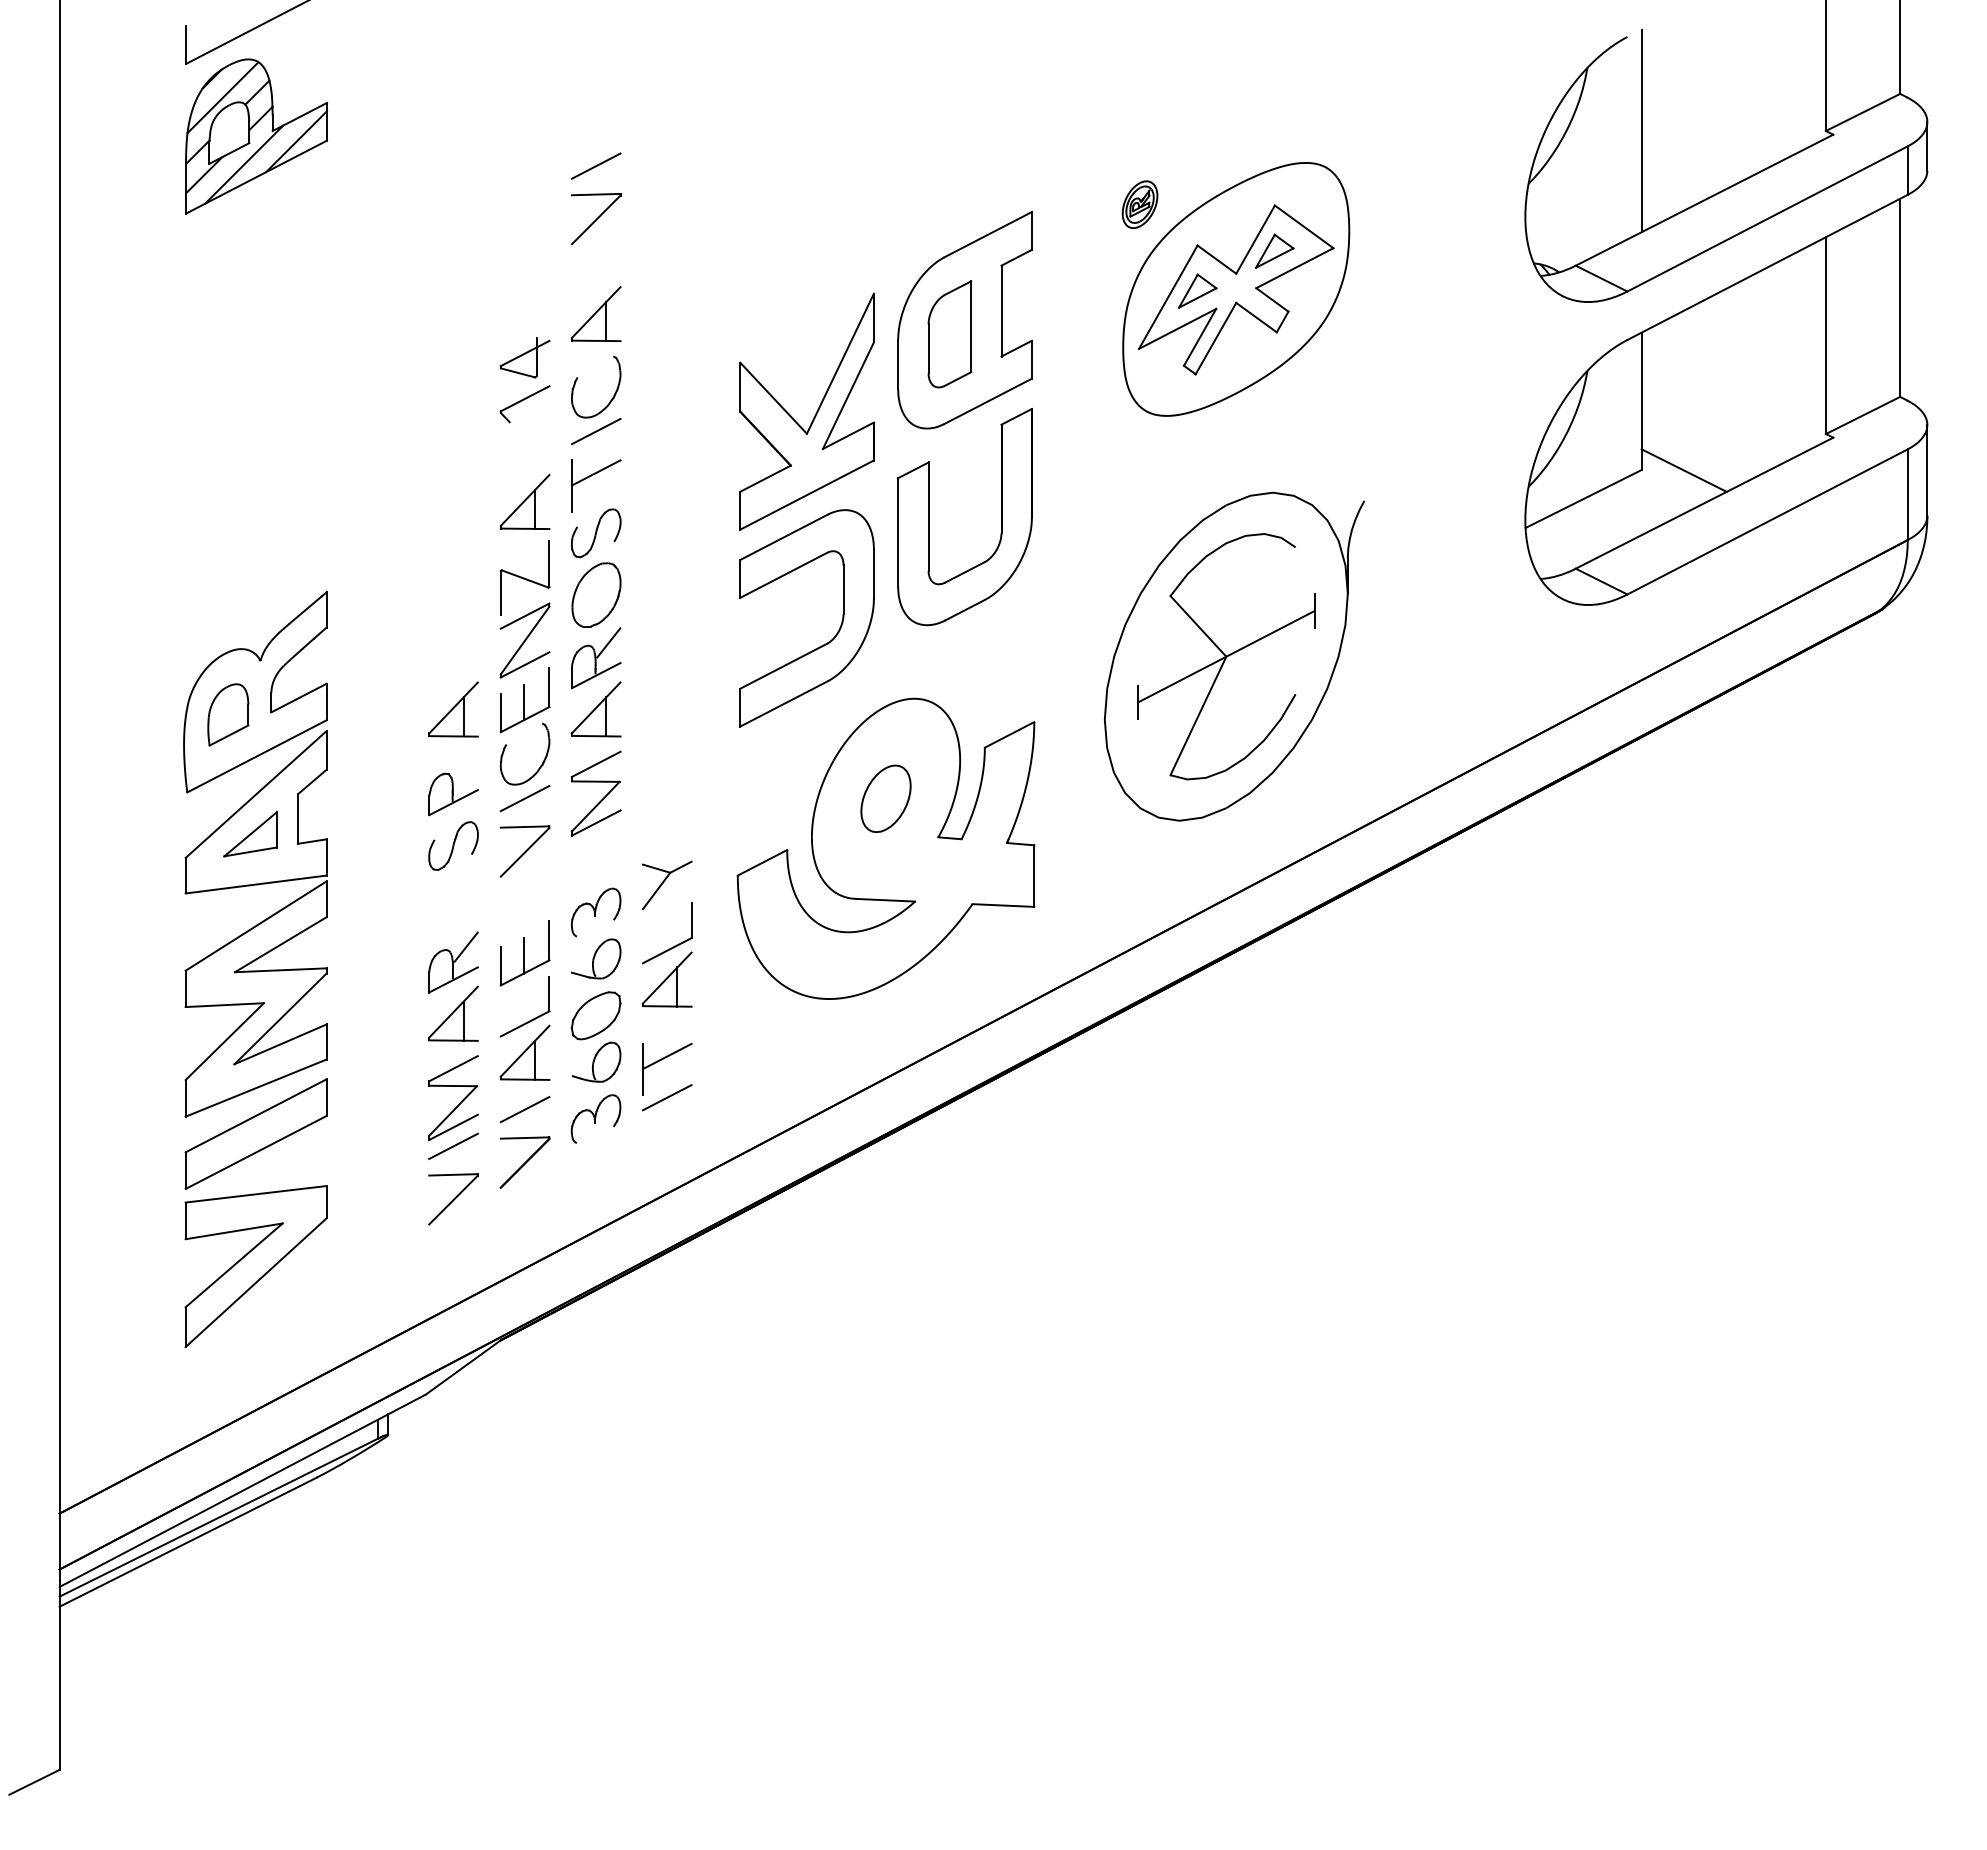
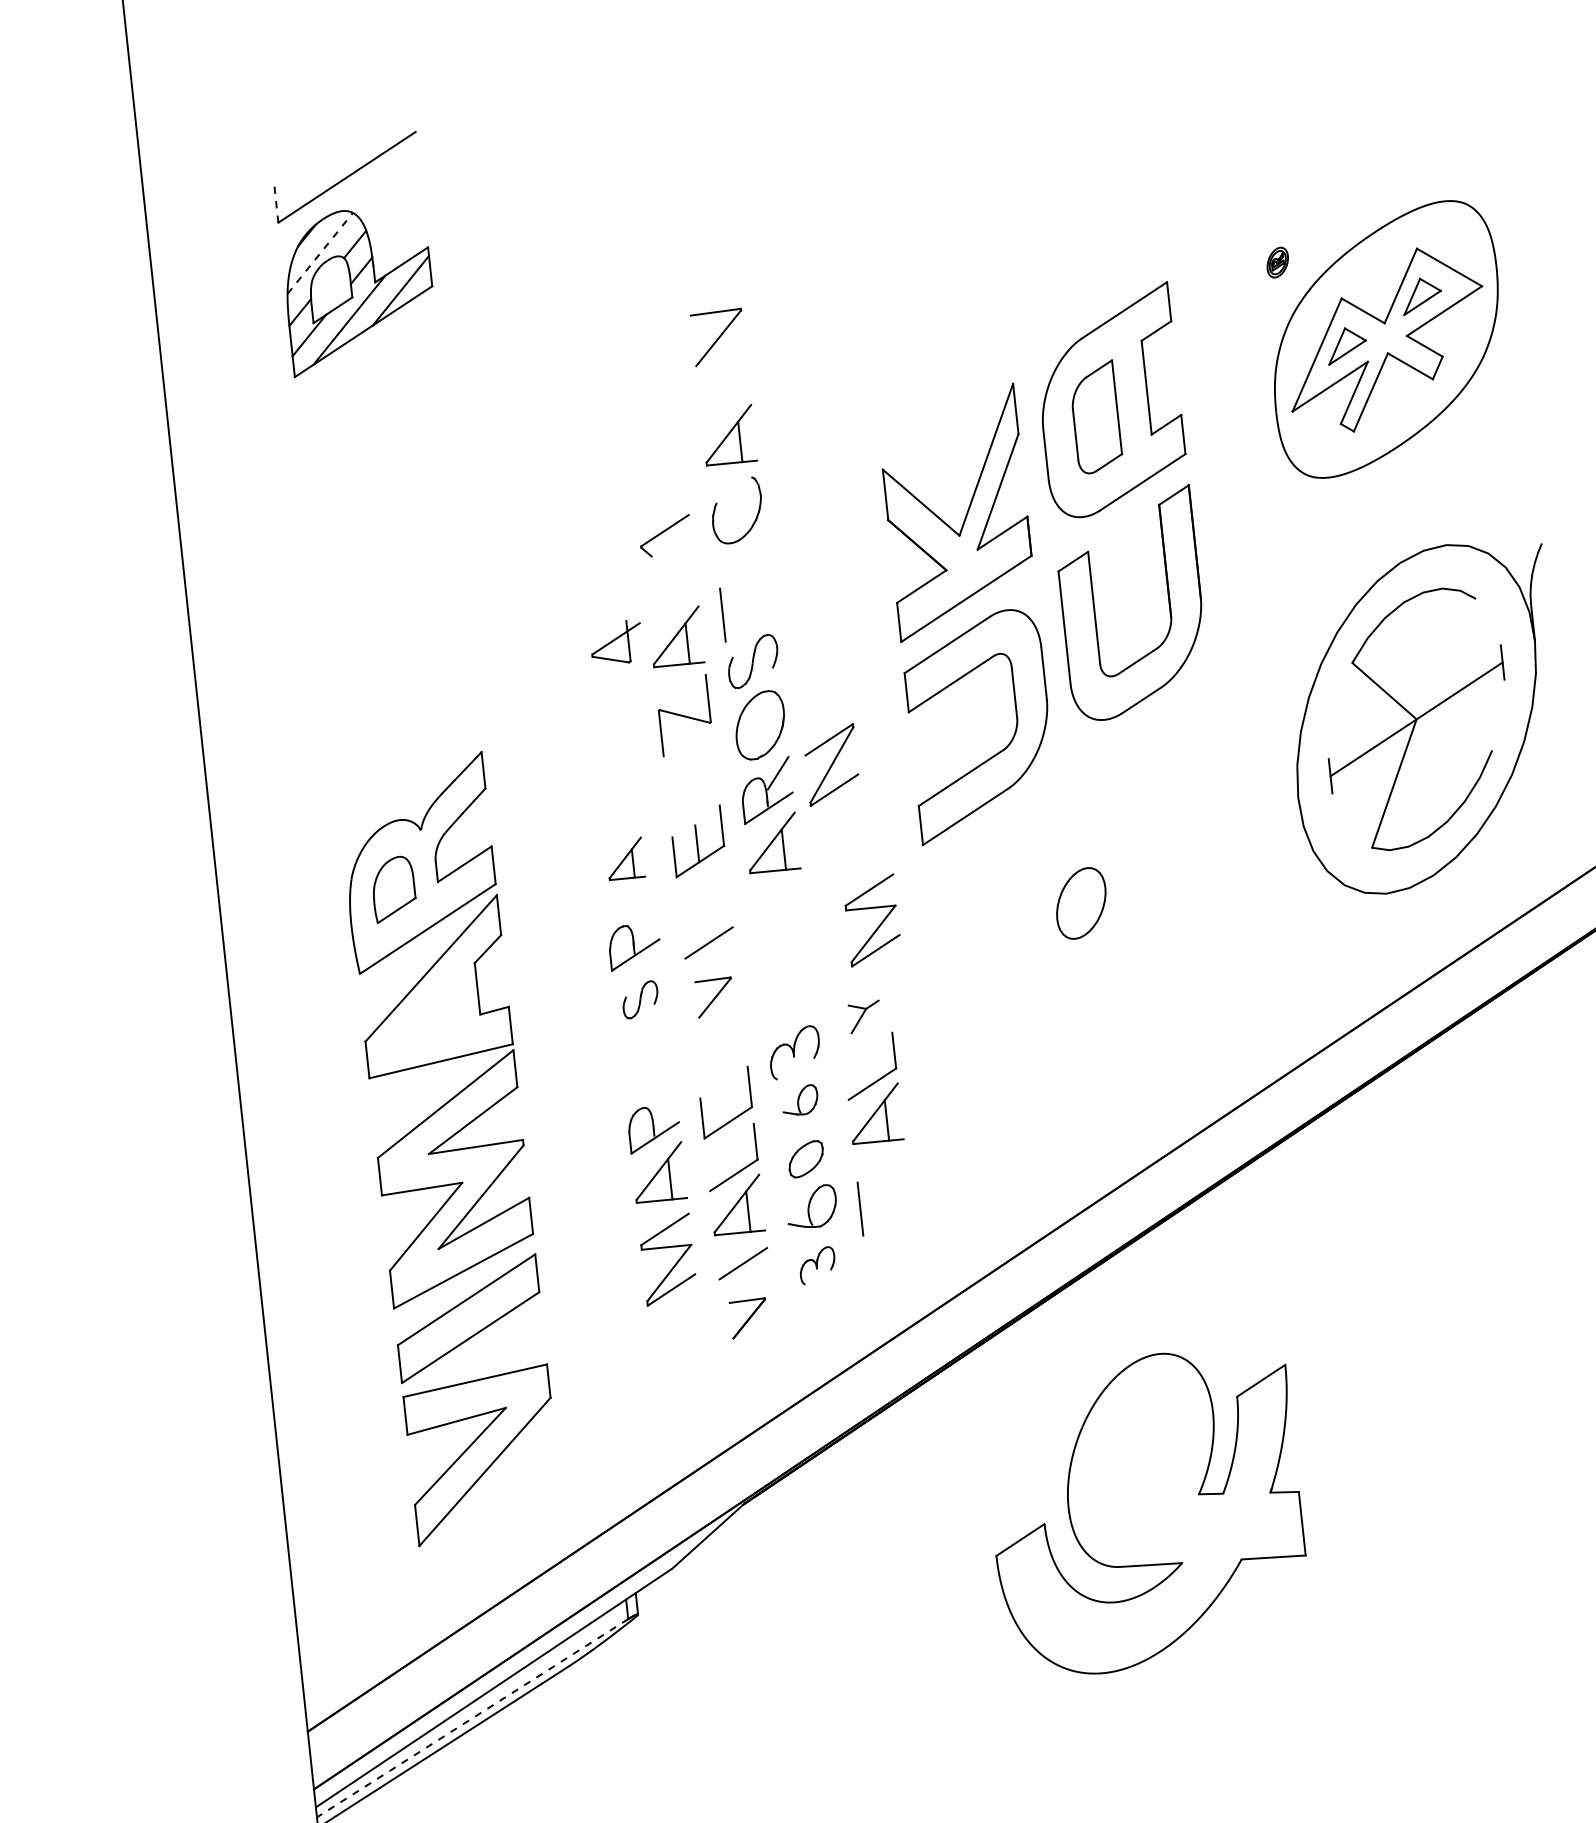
line: (186, 45) -> (276, 203), solid -> dashed
line: (223, 97) -> (320, 253), solid -> dashed
line: (595, 165) -> (711, 282), removed
part: (1139, 204) -> (1277, 262), size x0.6
part: (524, 357) -> (615, 643), moved
line: (595, 431) -> (741, 556), removed
line: (595, 472) -> (745, 598), removed
part: (524, 640) -> (831, 765), moved
part: (453, 709) -> (625, 858), size x0.7
part: (506, 746) -> (684, 891), removed
part: (601, 799) -> (878, 925), moved
part: (250, 834) -> (429, 1010), removed
part: (453, 845) -> (640, 999), size x0.7
part: (885, 848) -> (1145, 1511), moved
part: (524, 851) -> (714, 997), size x0.7
part: (666, 885) -> (864, 1017), size x0.6
line: (465, 946) -> (663, 1102), removed
line: (523, 955) -> (724, 1104), removed
part: (596, 958) -> (800, 1100), size x0.7
part: (595, 1015) -> (805, 1158), size x0.7
line: (666, 1056) -> (883, 1193), removed
line: (666, 1097) -> (887, 1235), removed
part: (595, 1118) -> (816, 1265), size x0.7
line: (453, 1145) -> (673, 1308), removed
part: (524, 1162) -> (748, 1318), size x0.7
part: (453, 1199) -> (679, 1364), removed
line: (219, 1517) -> (473, 1718), solid -> dashed

